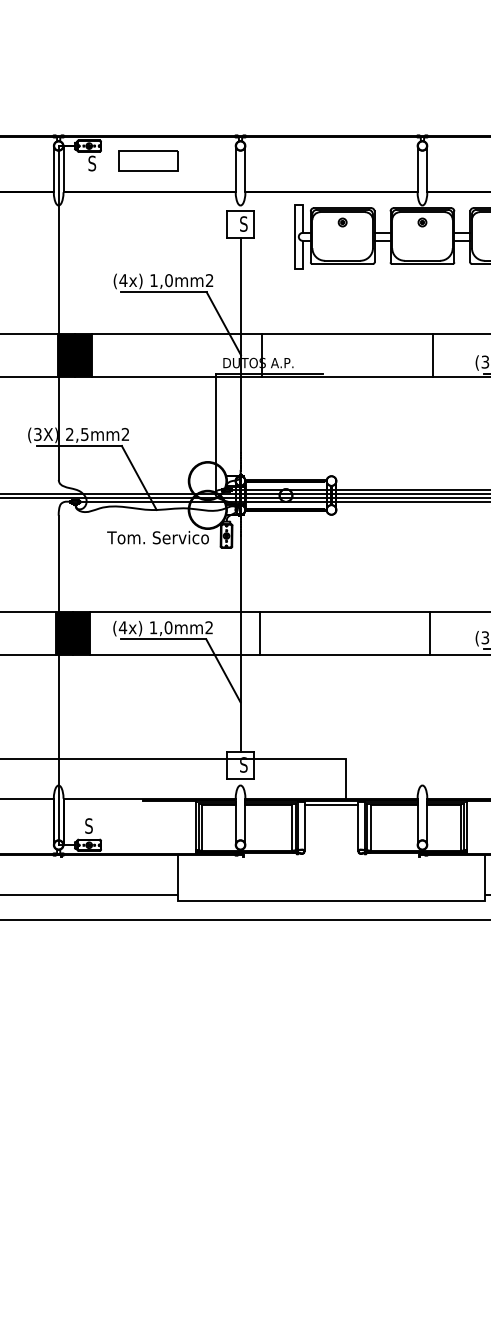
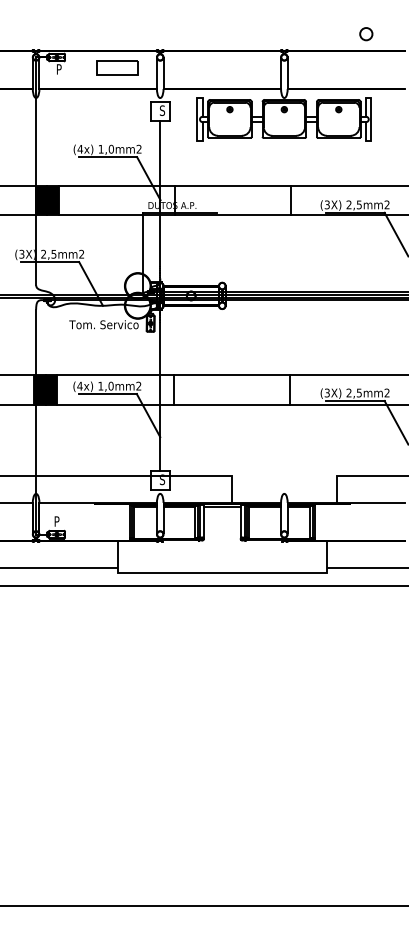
part: (148, 160) -> (117, 67), moved
text: (91, 163) -> (58, 69), S -> P
text: (88, 826) -> (56, 521), S -> P

